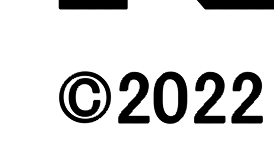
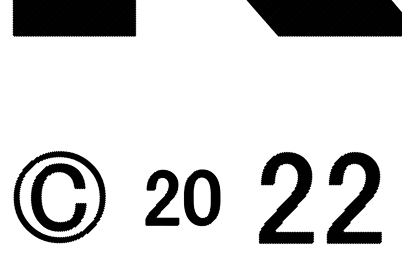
part: (152, 97) -> (182, 197), size x0.6

